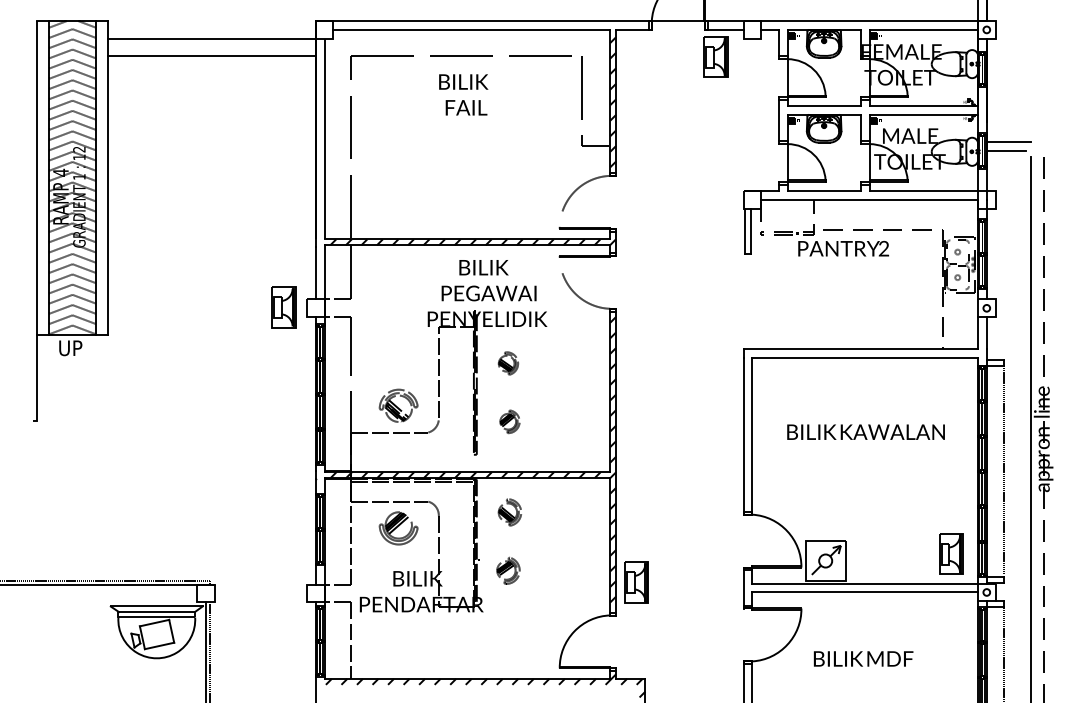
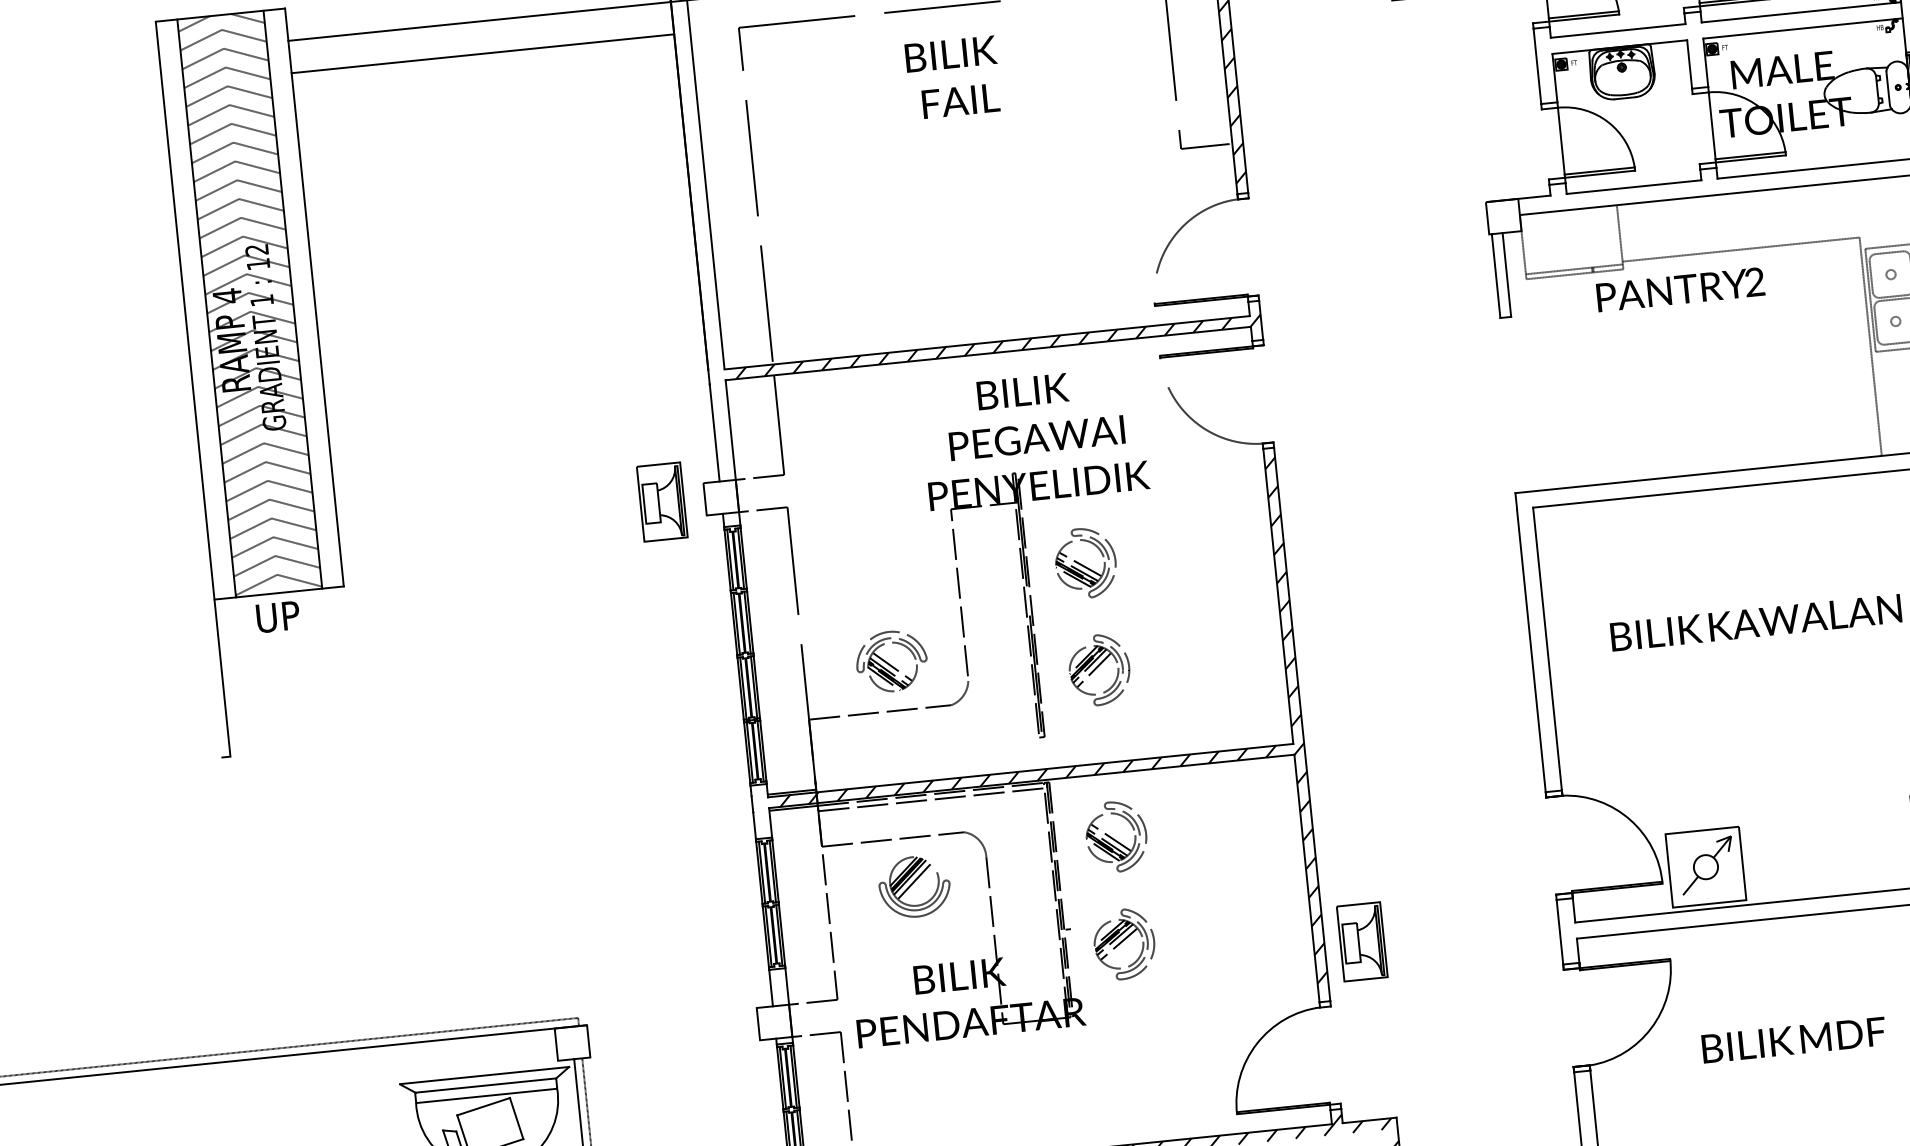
part: (508, 363) -> (1085, 563), size x1.67
part: (509, 421) -> (1098, 669), size x1.67
part: (509, 512) -> (1115, 837), size x1.43
part: (508, 570) -> (1124, 943), size x1.43

